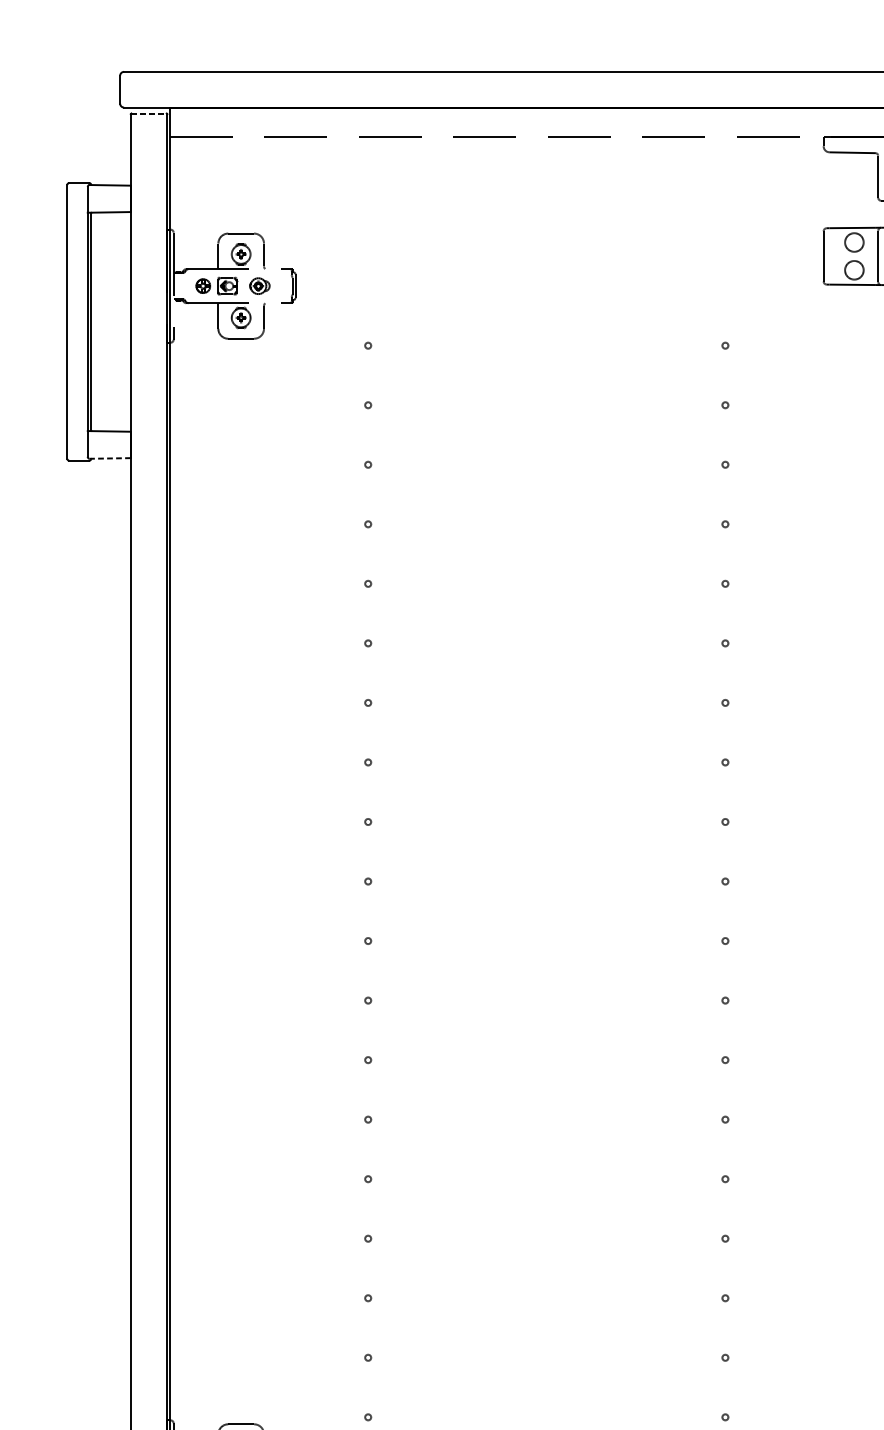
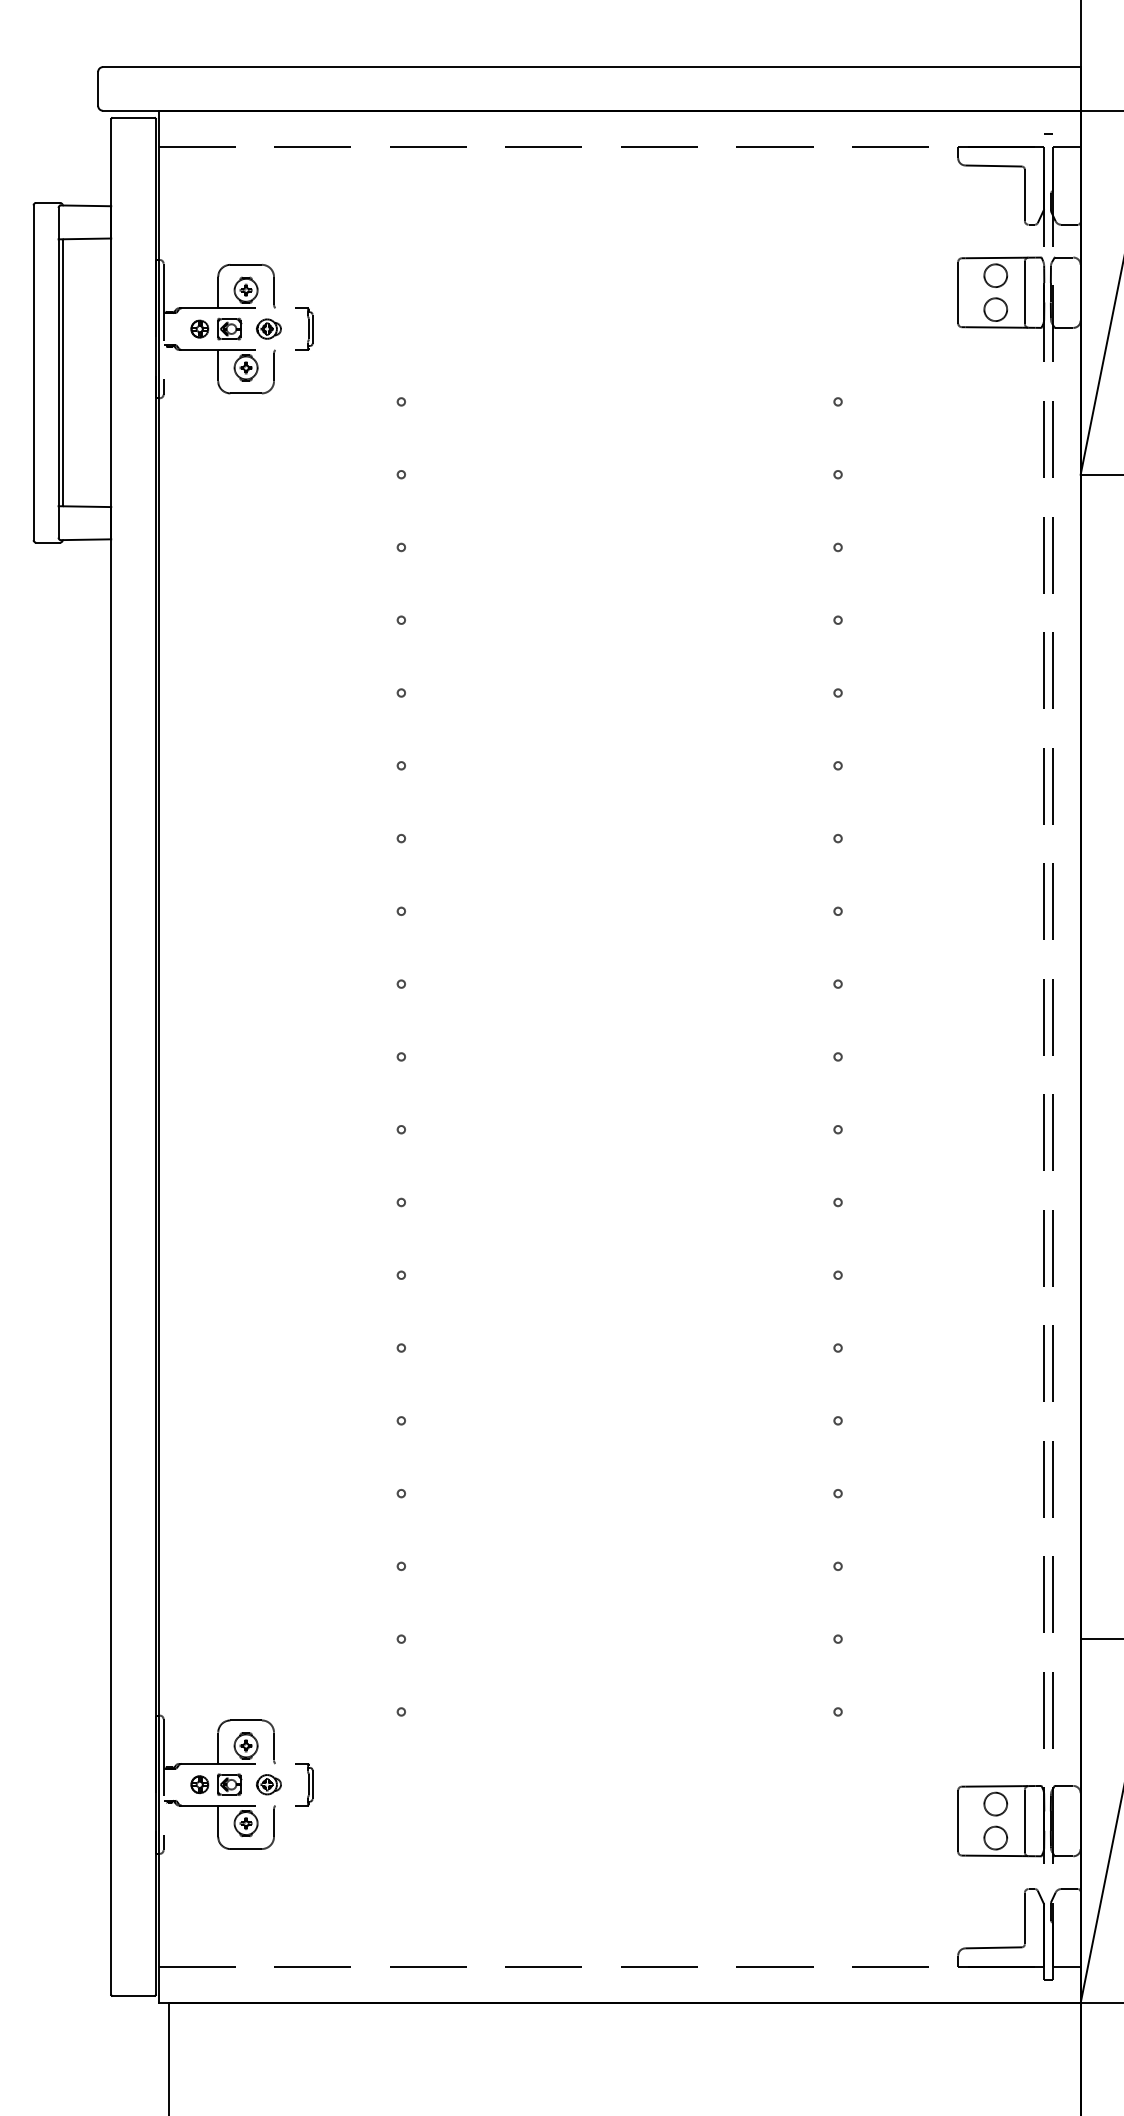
line: (149, 113) -> (133, 118), dashed -> solid
line: (109, 458) -> (85, 539), dashed -> solid

